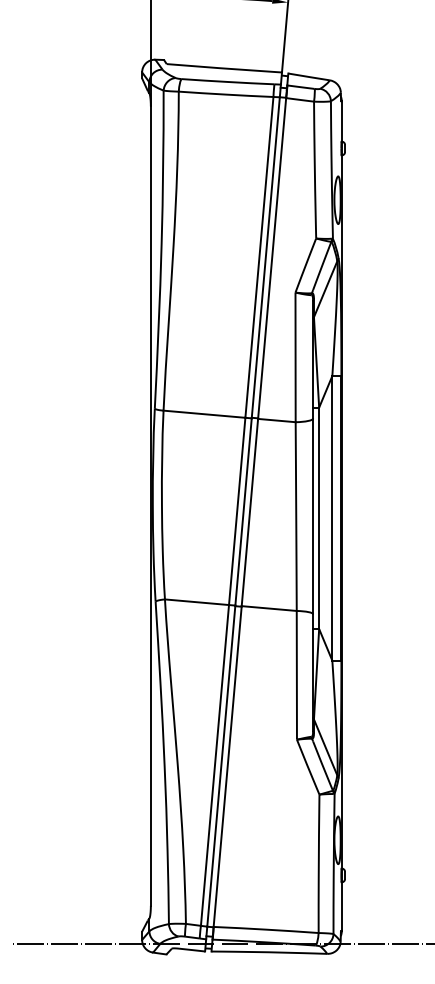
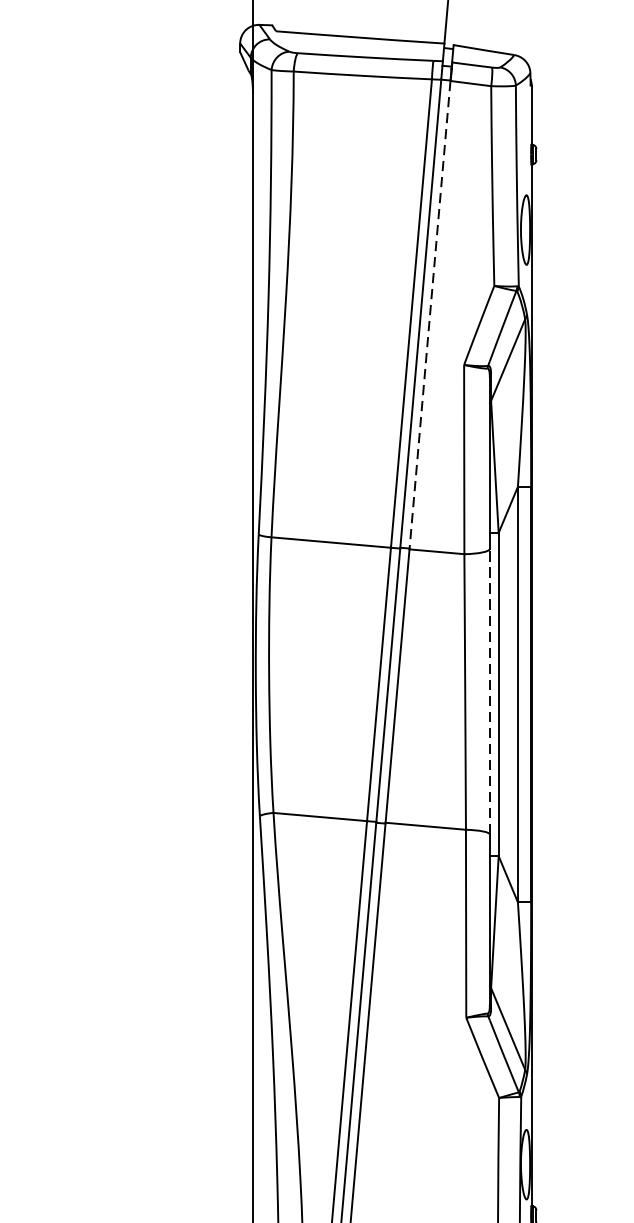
line: (272, 259) -> (430, 316), solid -> dashed
line: (313, 516) -> (490, 691), solid -> dashed

